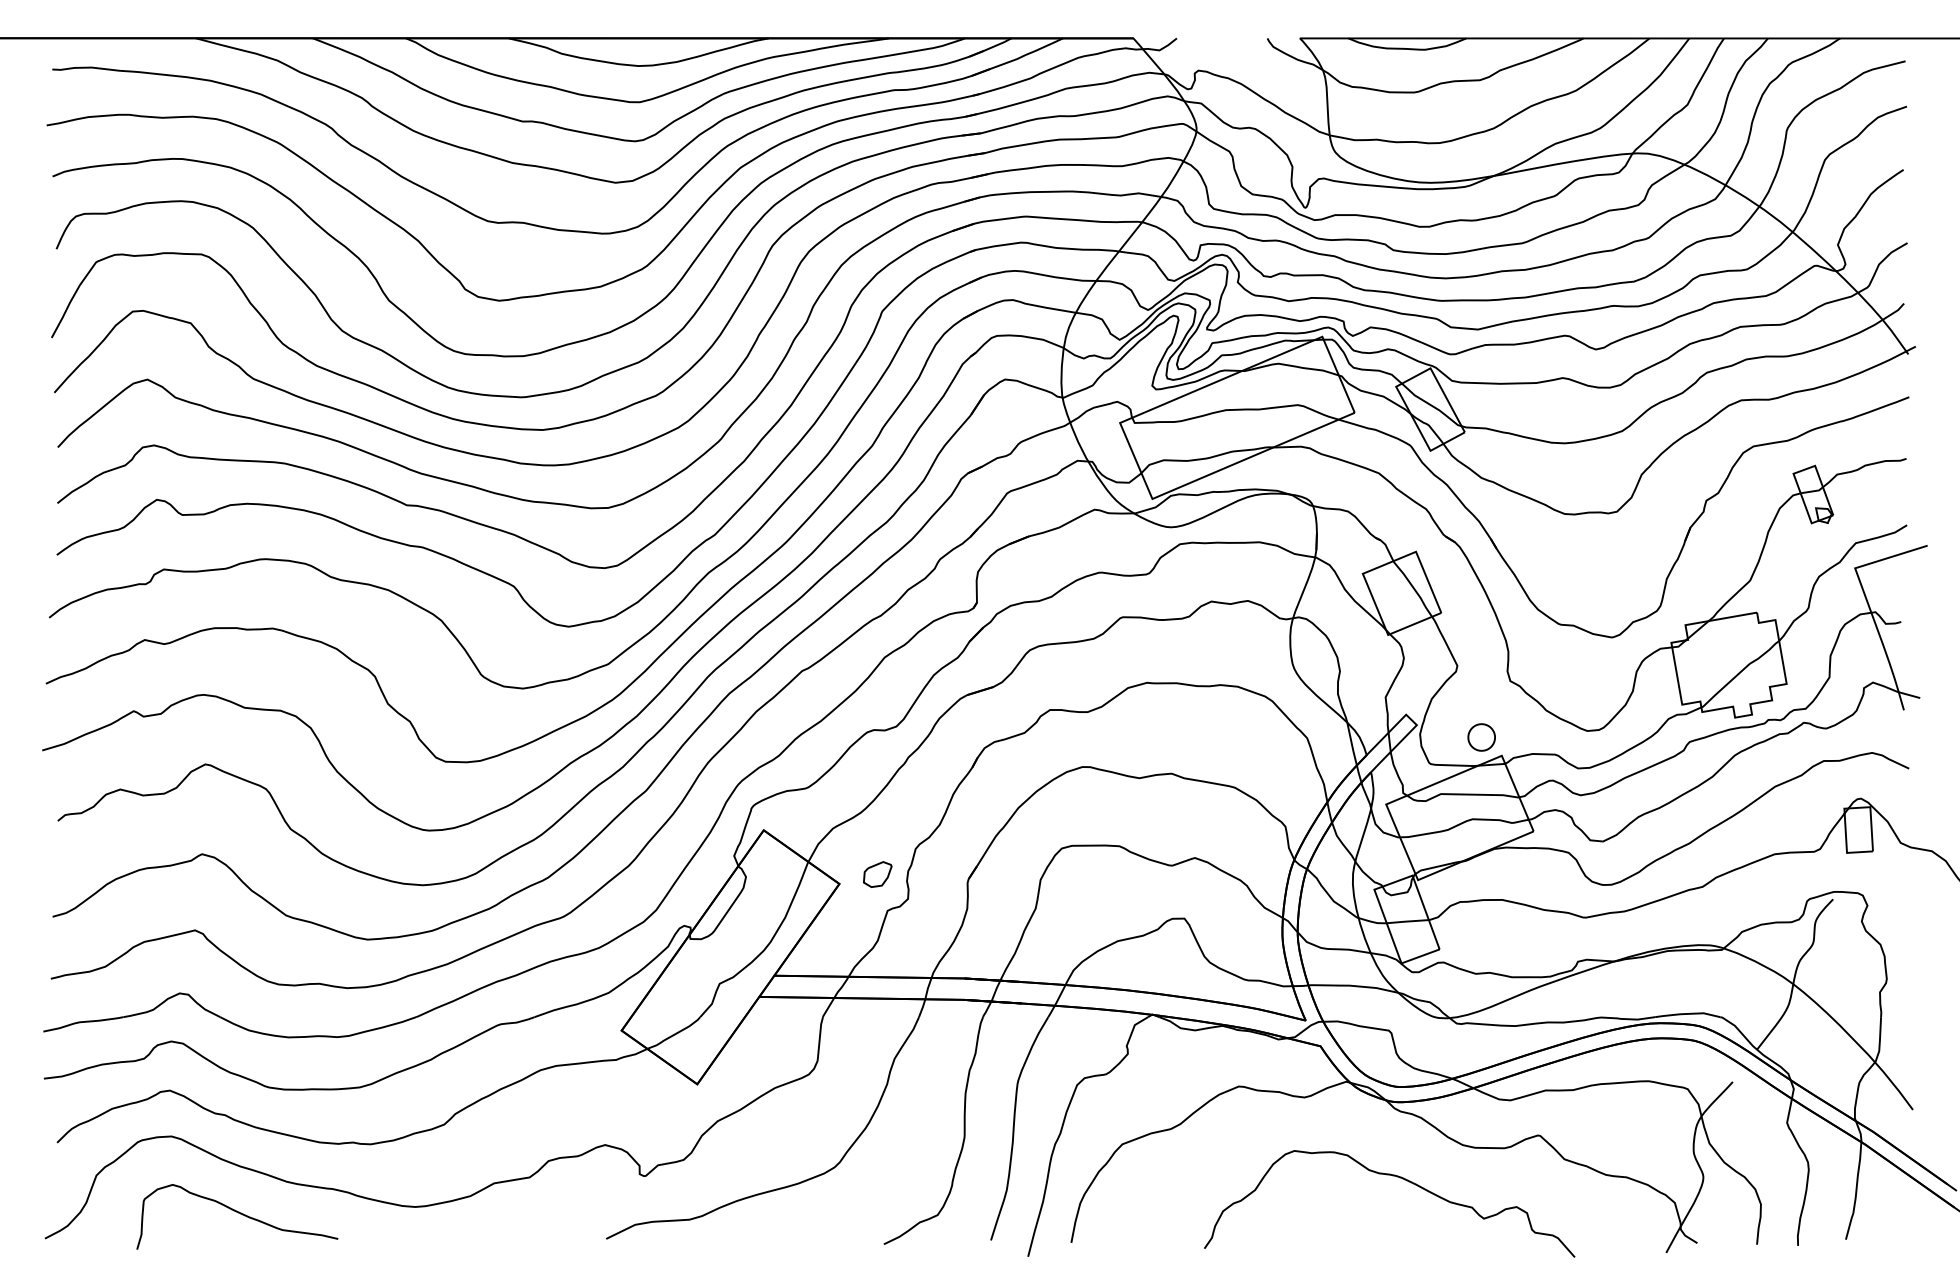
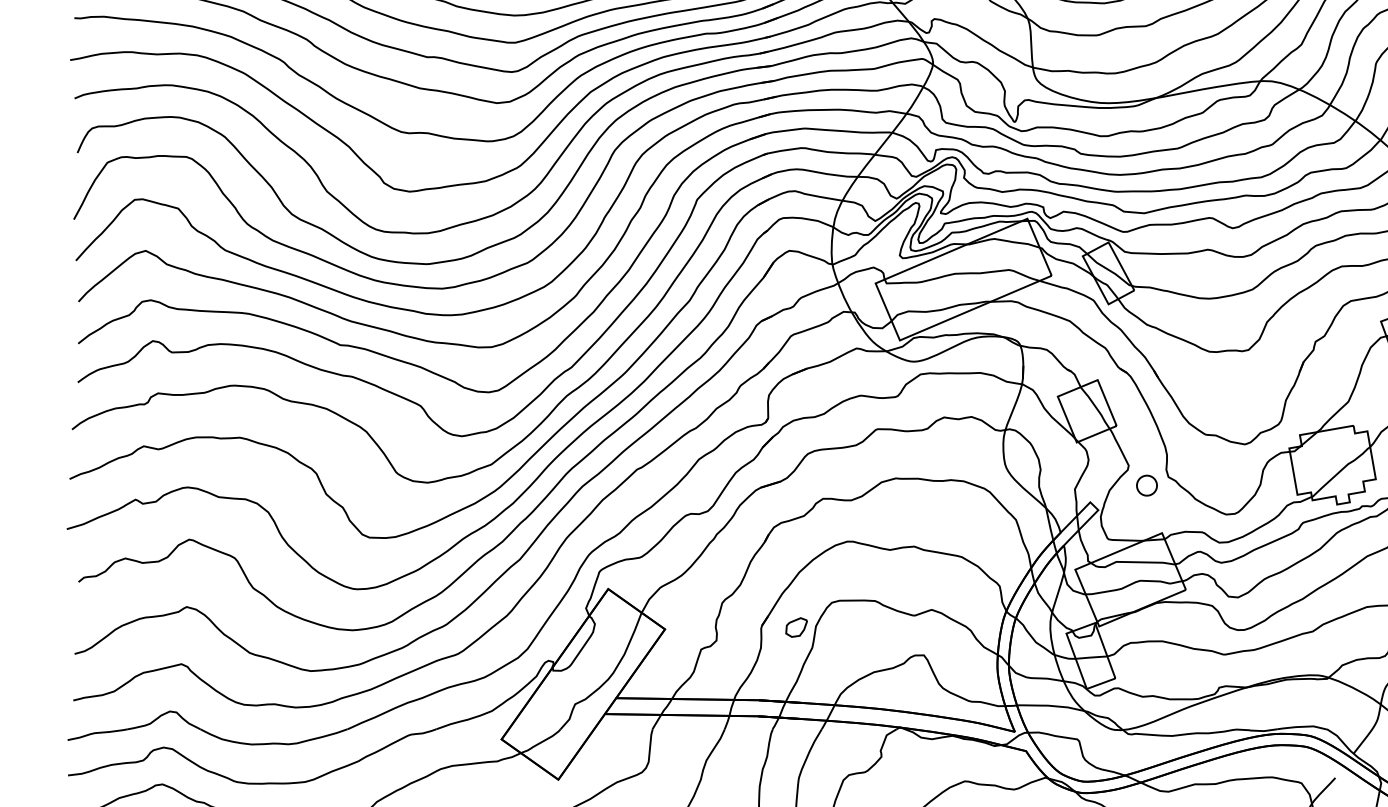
part: (1481, 737) -> (1146, 485), moved
part: (877, 874) -> (796, 627), moved

